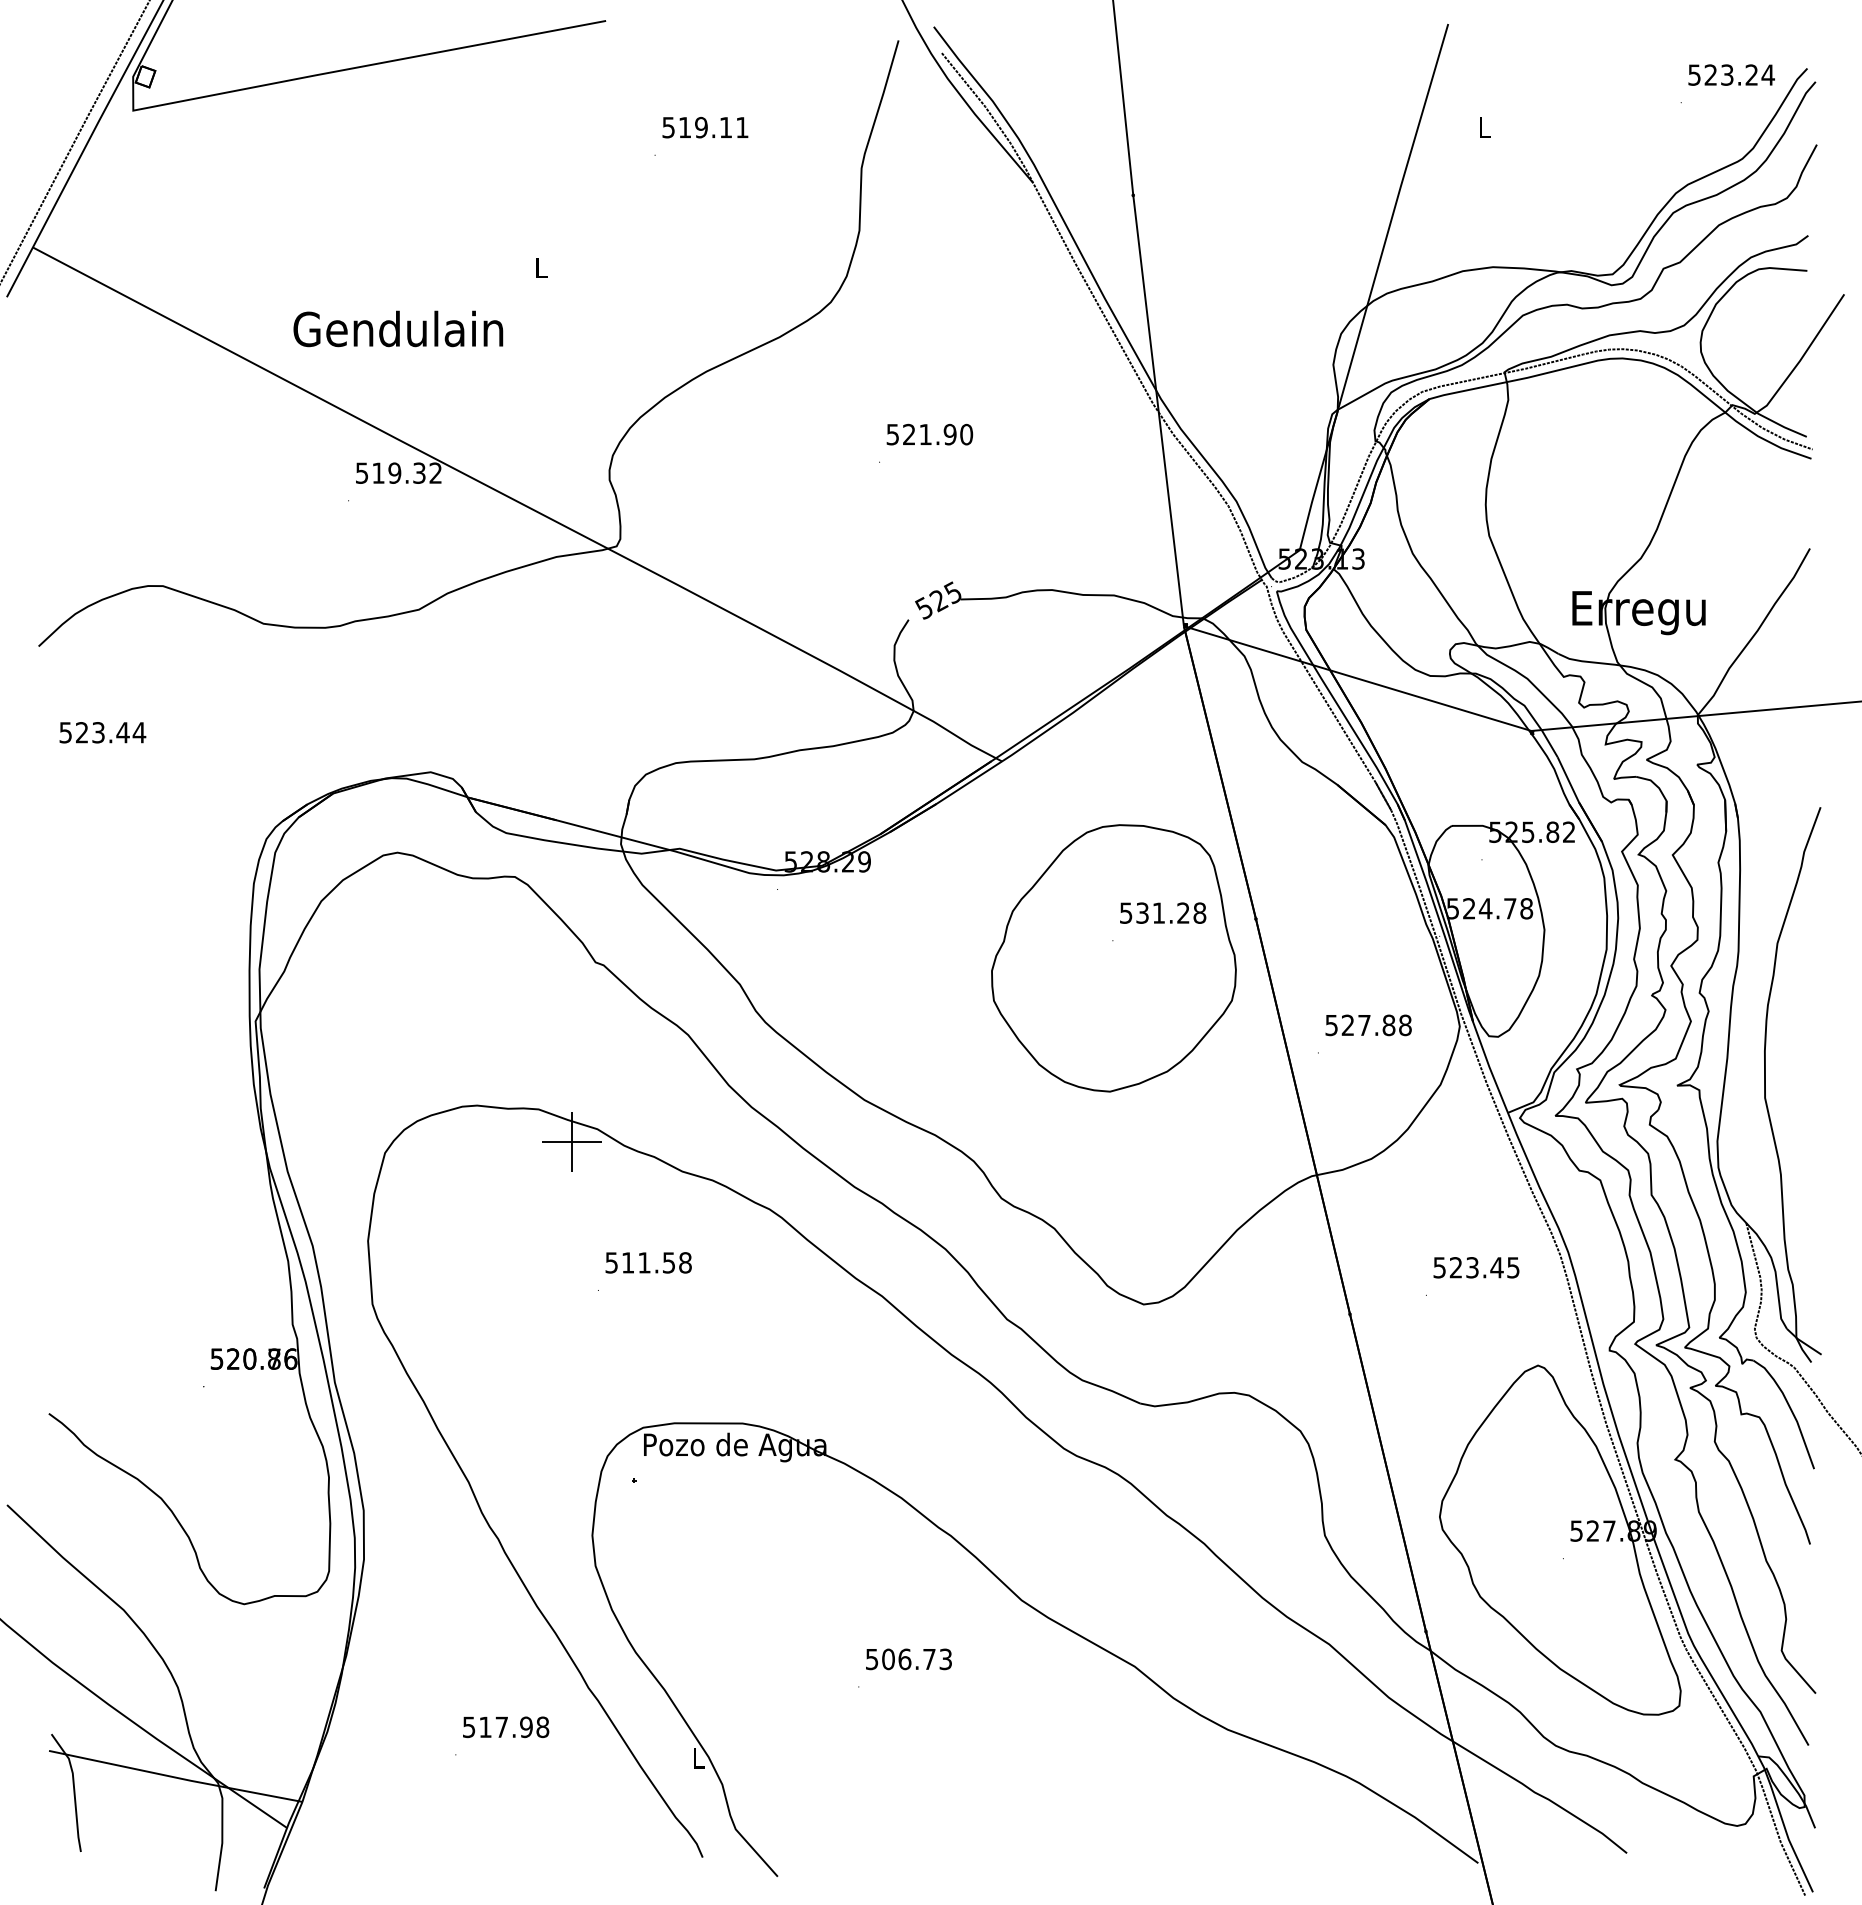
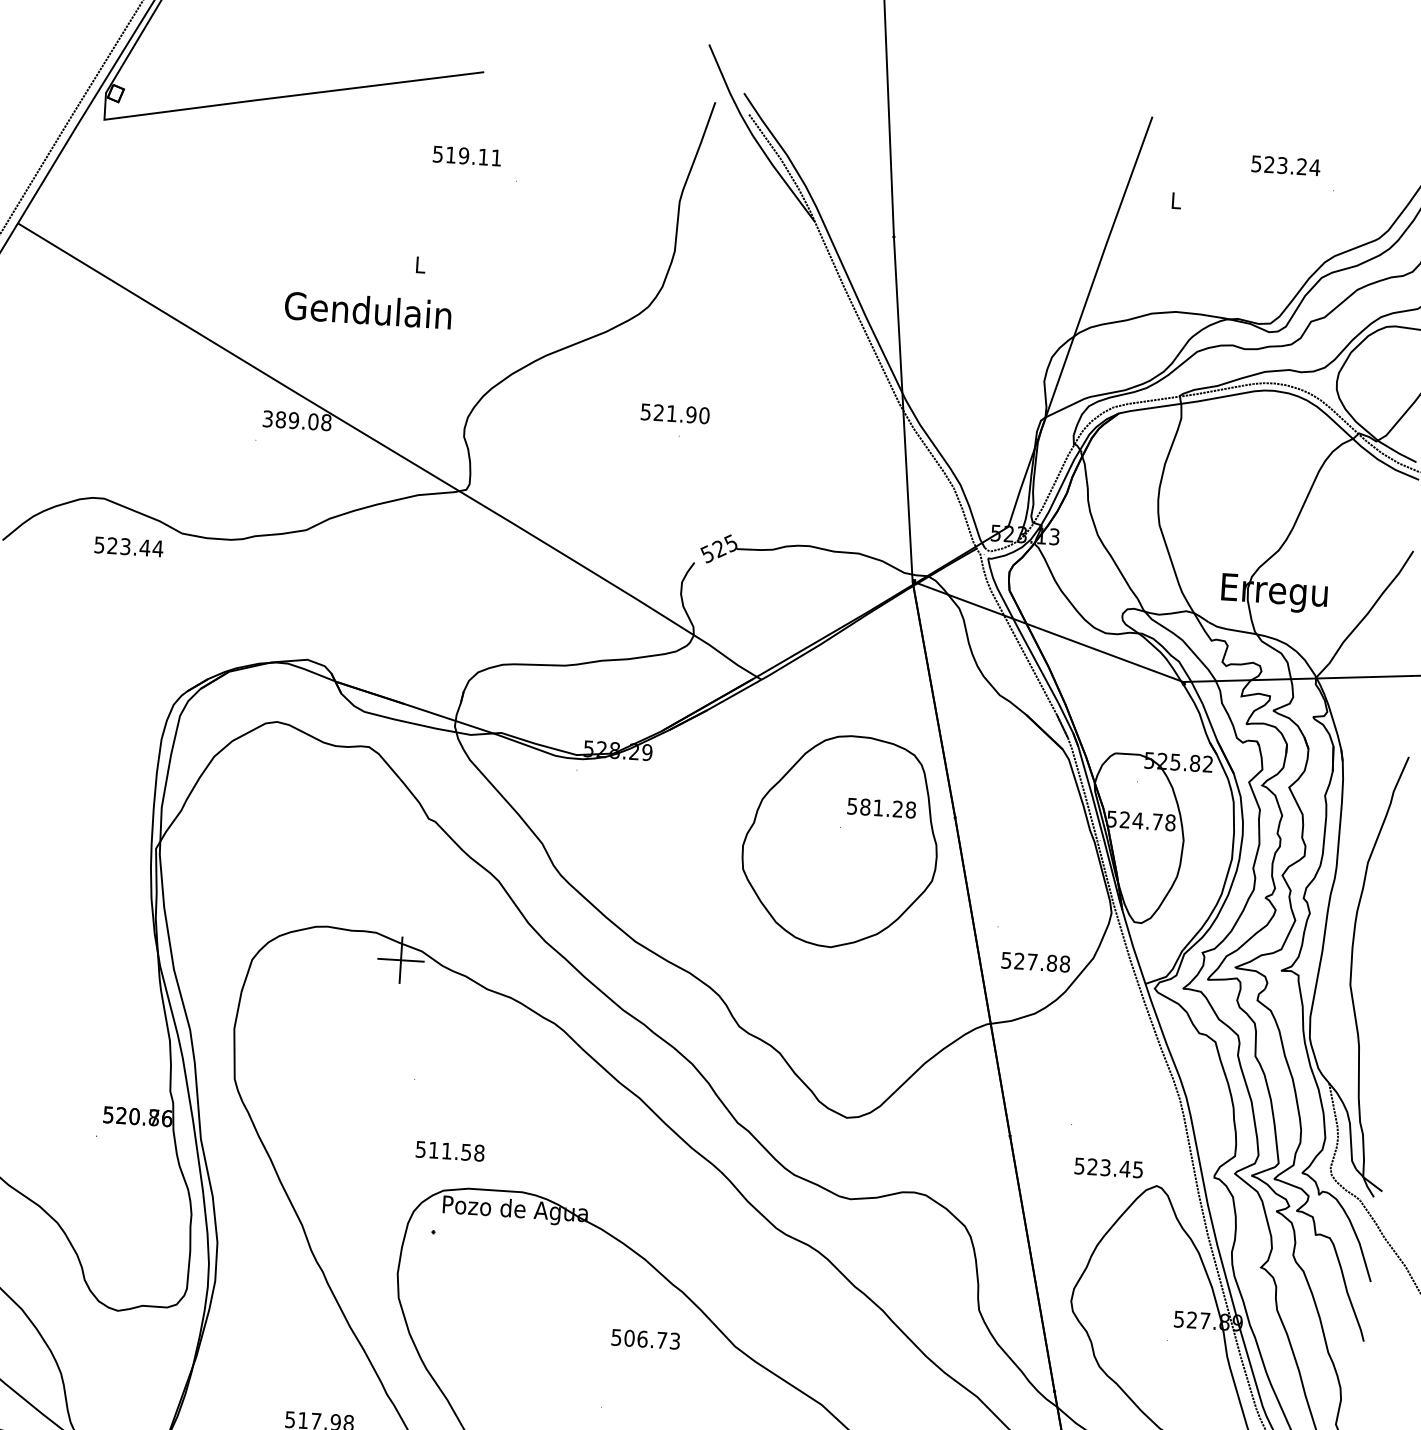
text: (1731, 74) -> (1285, 165), moved
text: (705, 127) -> (467, 156), moved
text: (398, 328) -> (368, 309), moved
text: (929, 434) -> (675, 413), moved
text: (399, 472) -> (297, 420), 519.32 -> 389.08
text: (102, 732) -> (128, 546), moved
text: (1142, 912) -> (865, 806), 531.28 -> 581.28
text: (1368, 1025) -> (1035, 962), moved
text: (648, 1262) -> (450, 1151), moved
text: (1476, 1267) -> (1108, 1167), moved
text: (908, 1659) -> (645, 1339), moved

